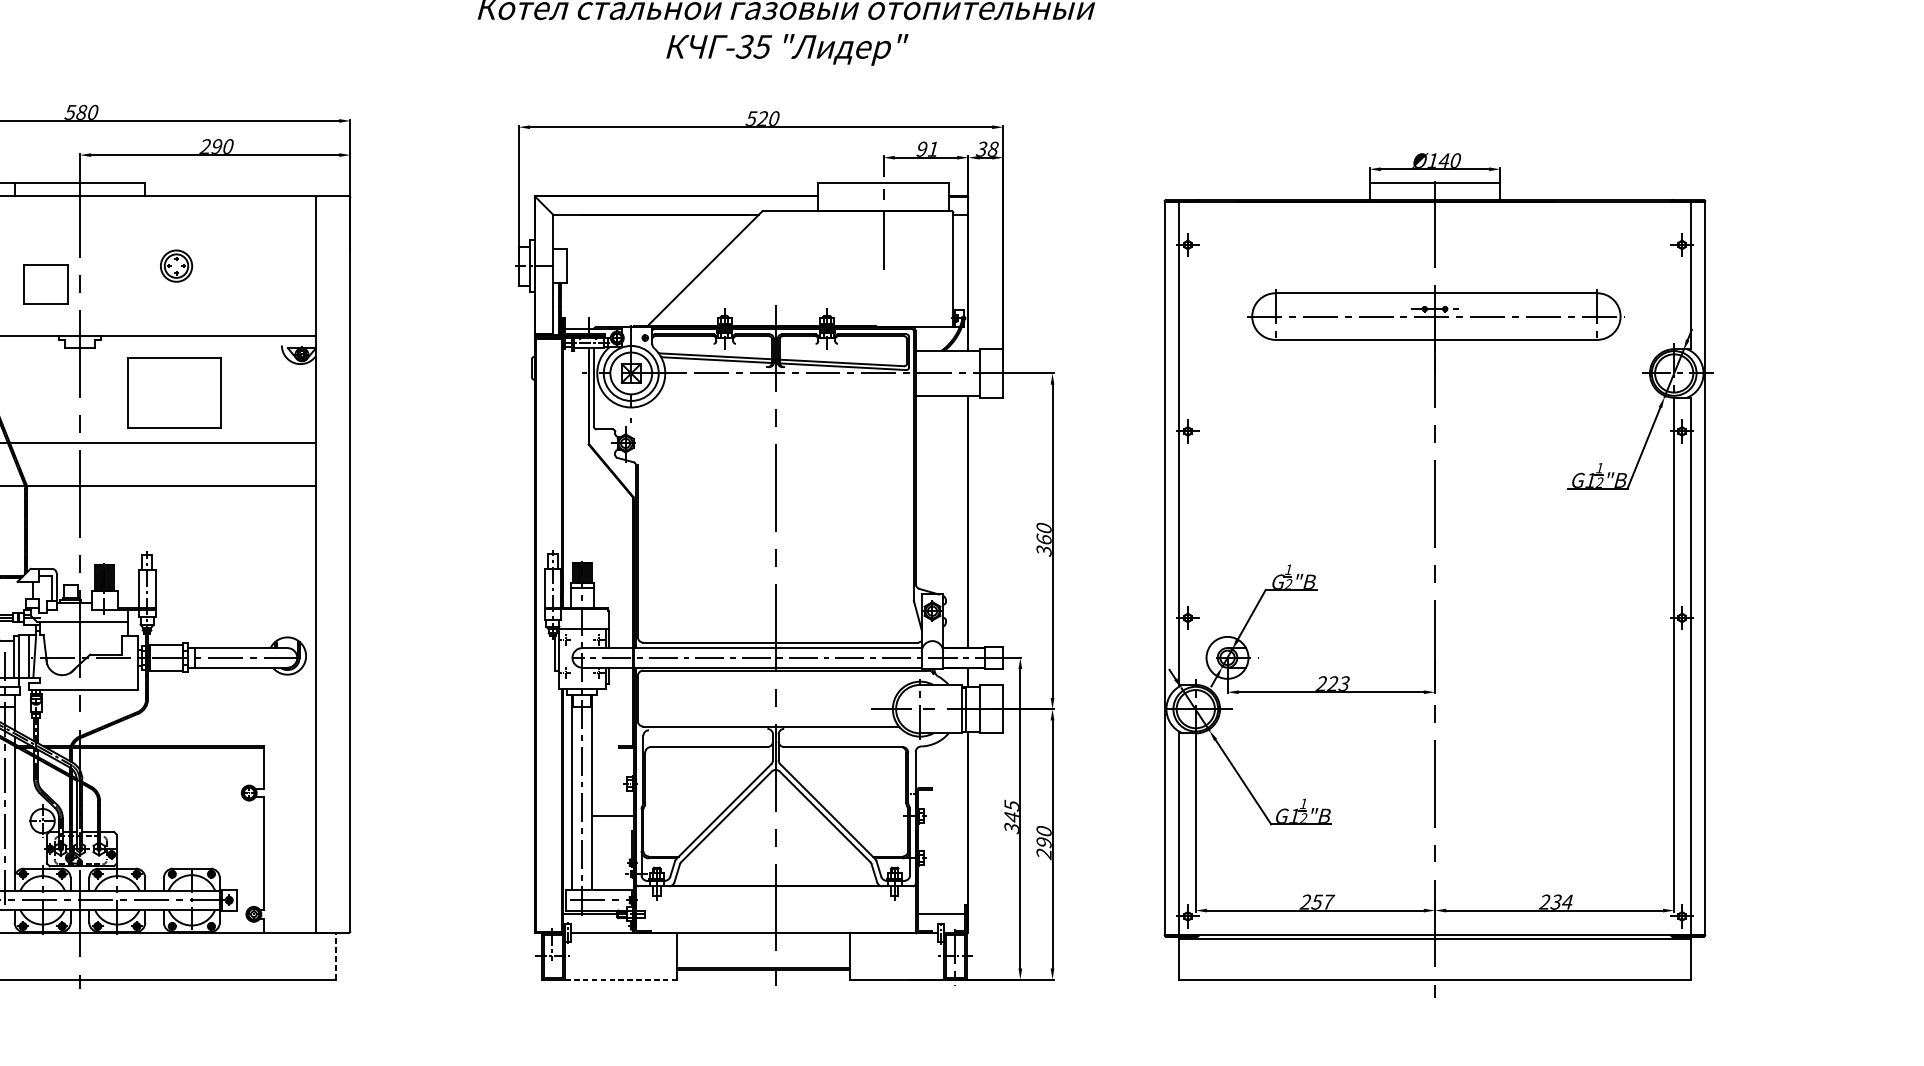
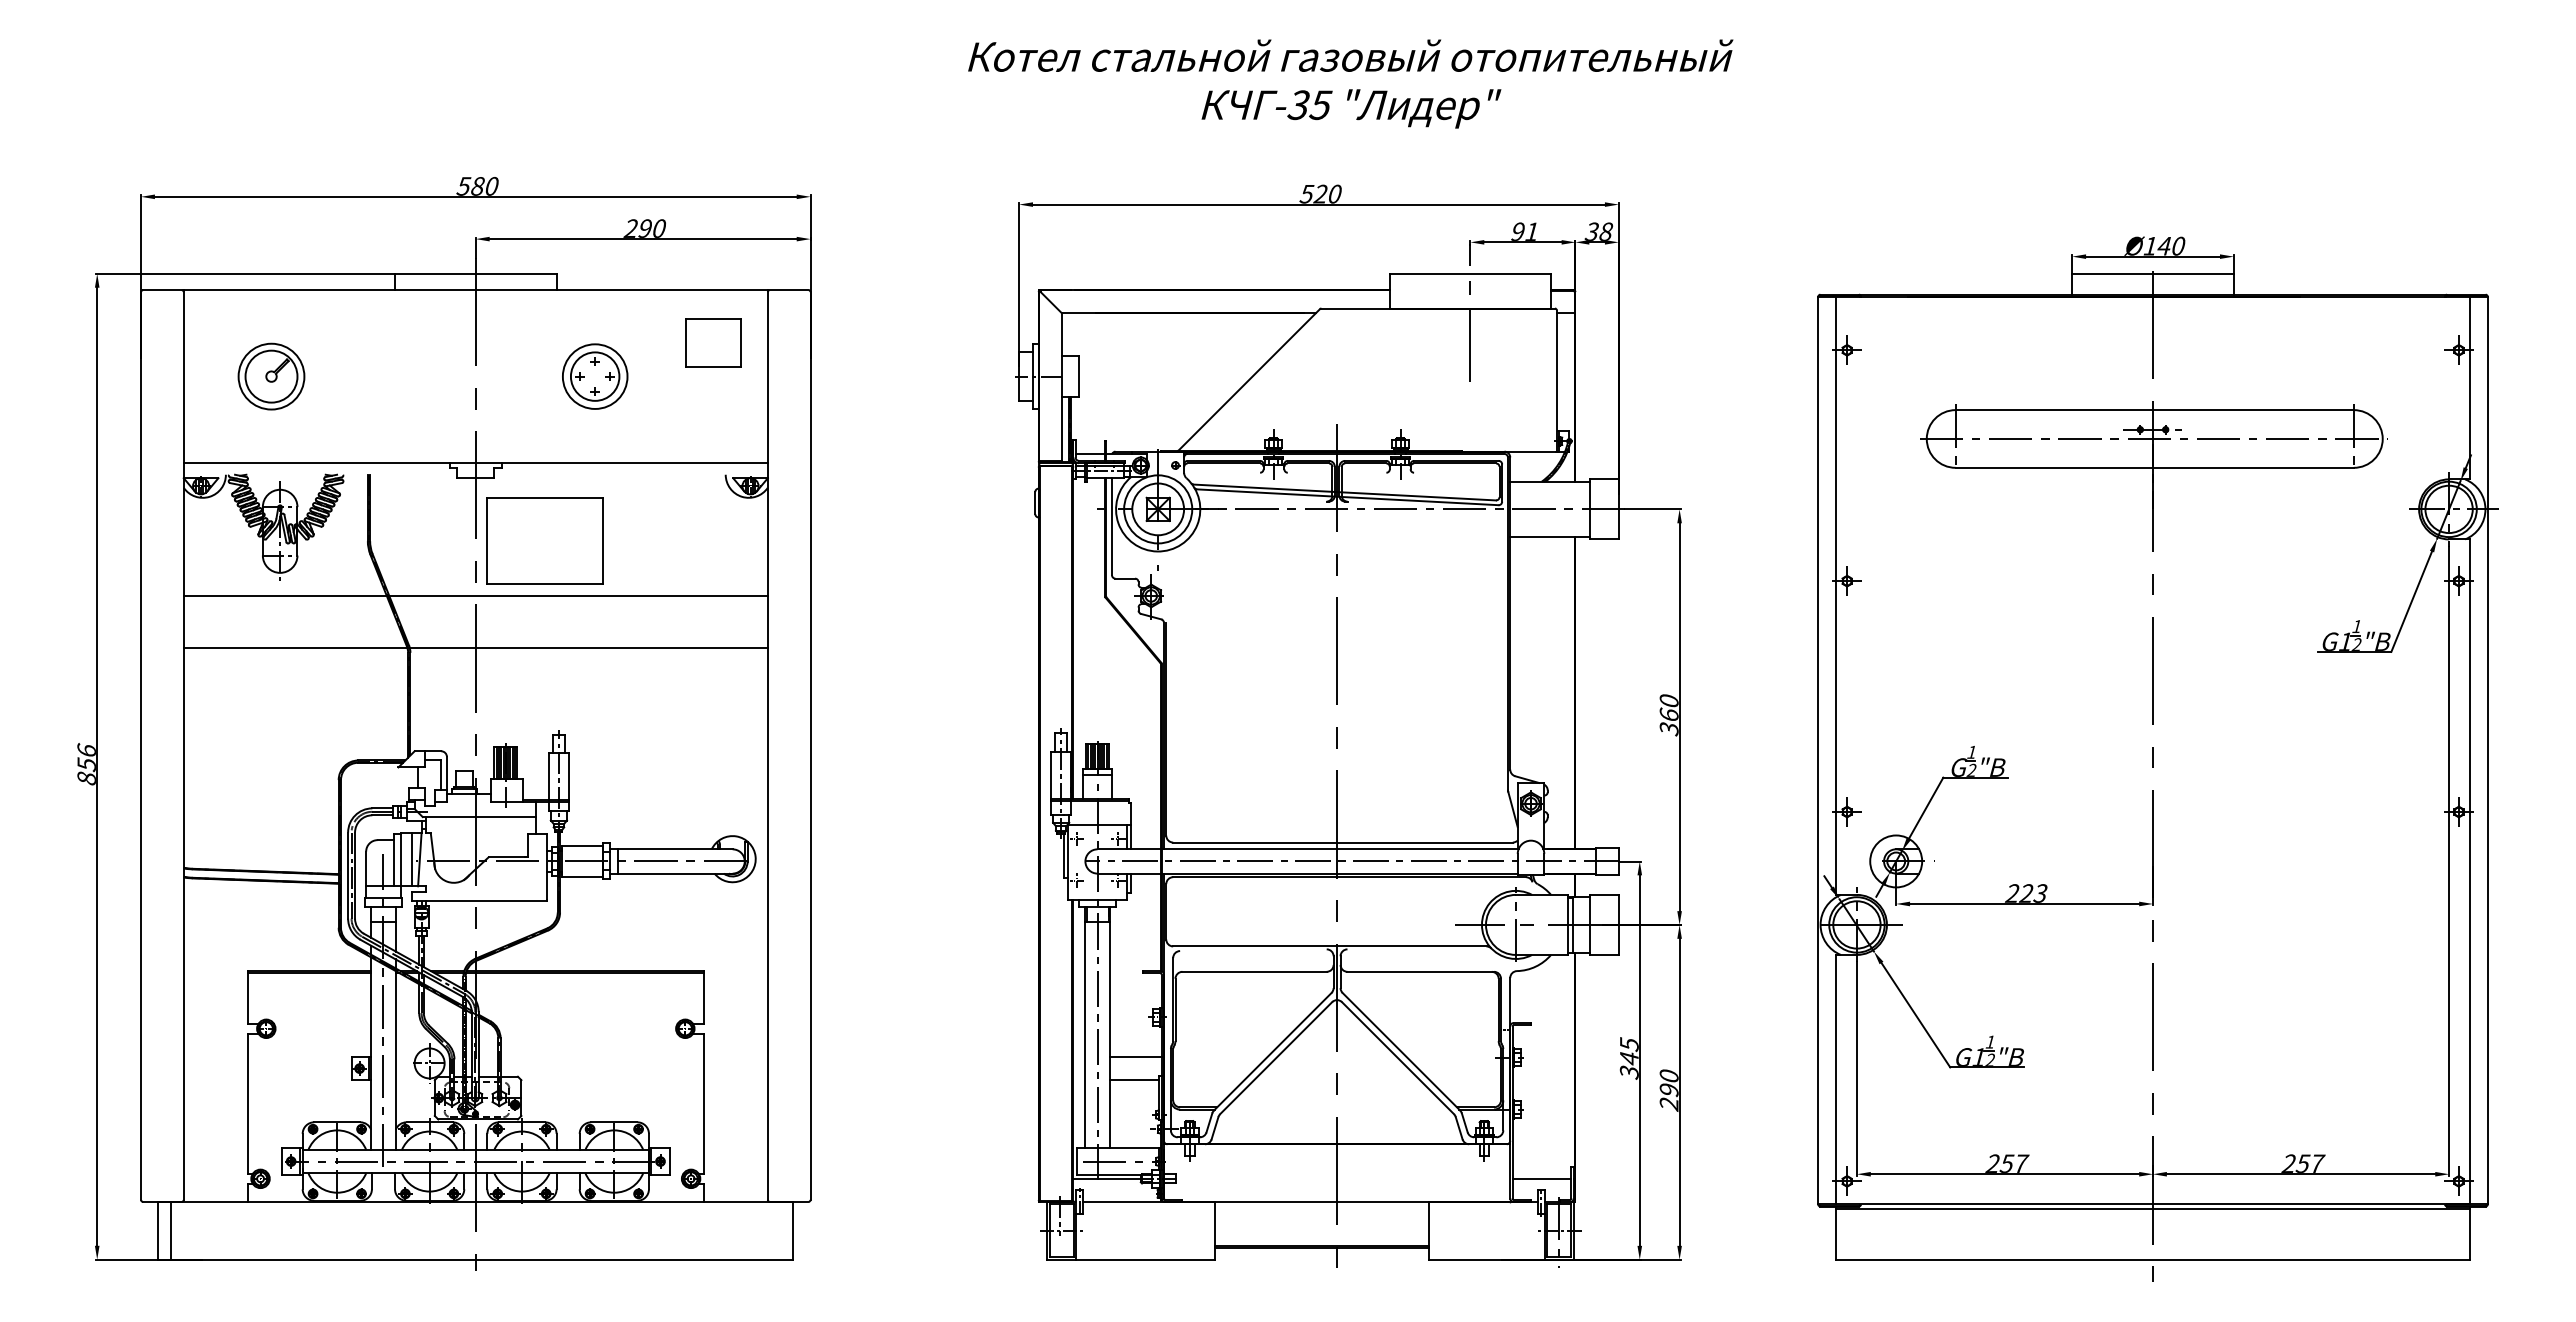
part: (176, 266) -> (595, 376), size x1.67
part: (45, 283) -> (713, 342), moved
part: (174, 392) -> (544, 540), moved
line: (612, 834) -> (1134, 1080), added
text: (1563, 901) -> (2312, 1163), 234 -> 257
line: (336, 956) -> (793, 1230), dashed -> solid
line: (621, 979) -> (1145, 1259), dashed -> solid

